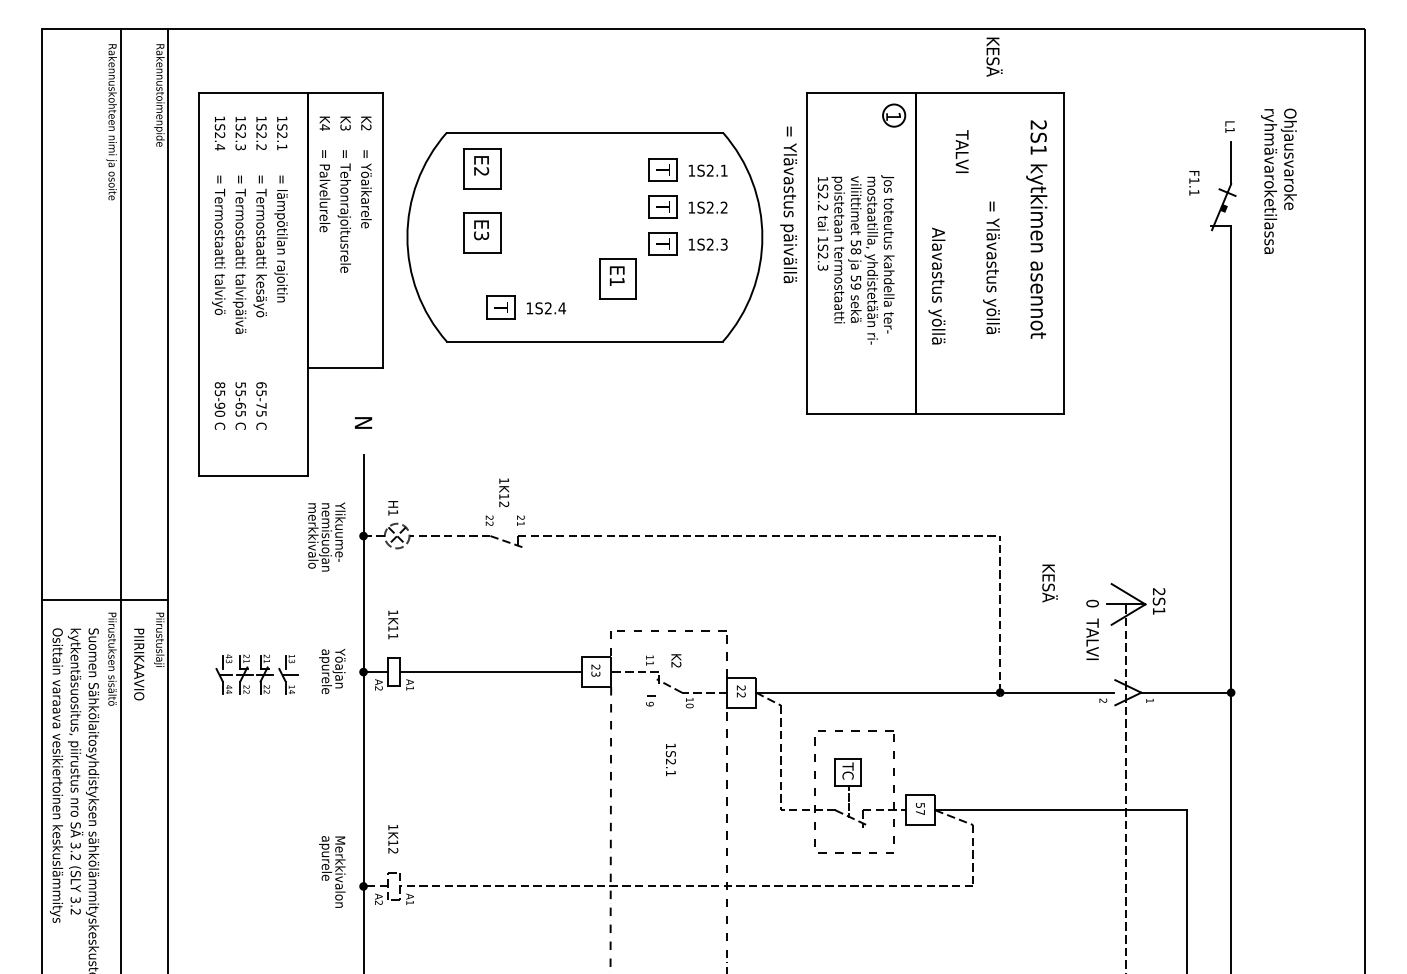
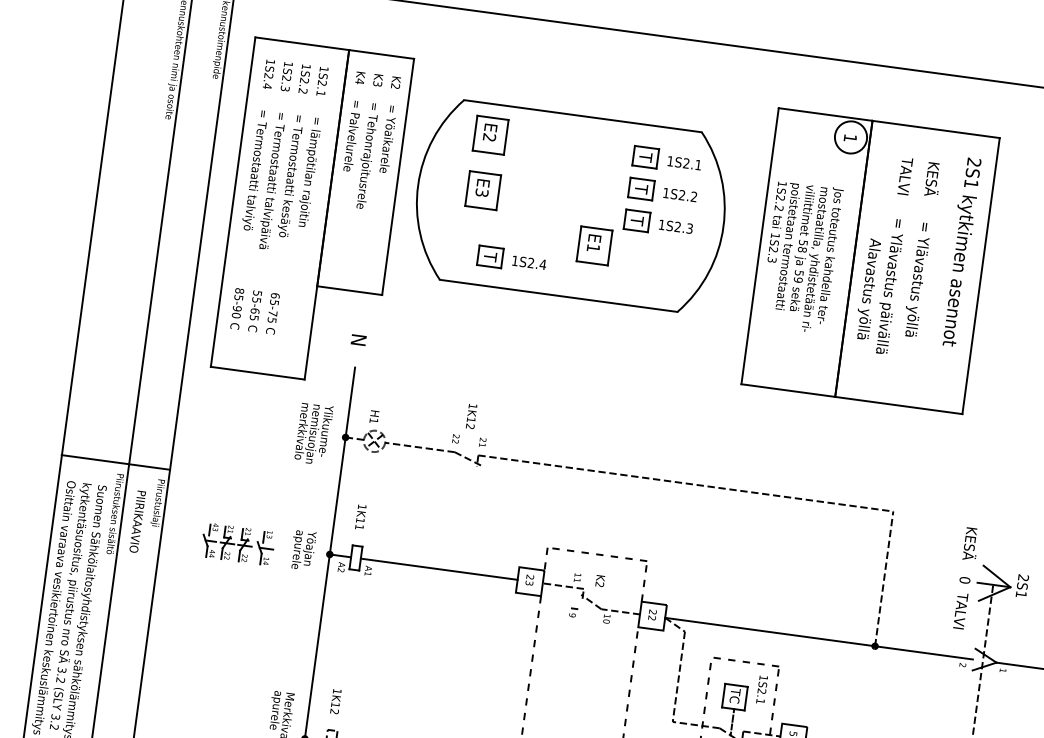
text: (994, 56) -> (933, 179), moved
circle: (893, 115) -> (850, 137), size x1.67
text: (788, 204) -> (889, 286), moved
text: (1049, 583) -> (970, 544), moved
text: (670, 759) -> (761, 689), moved

